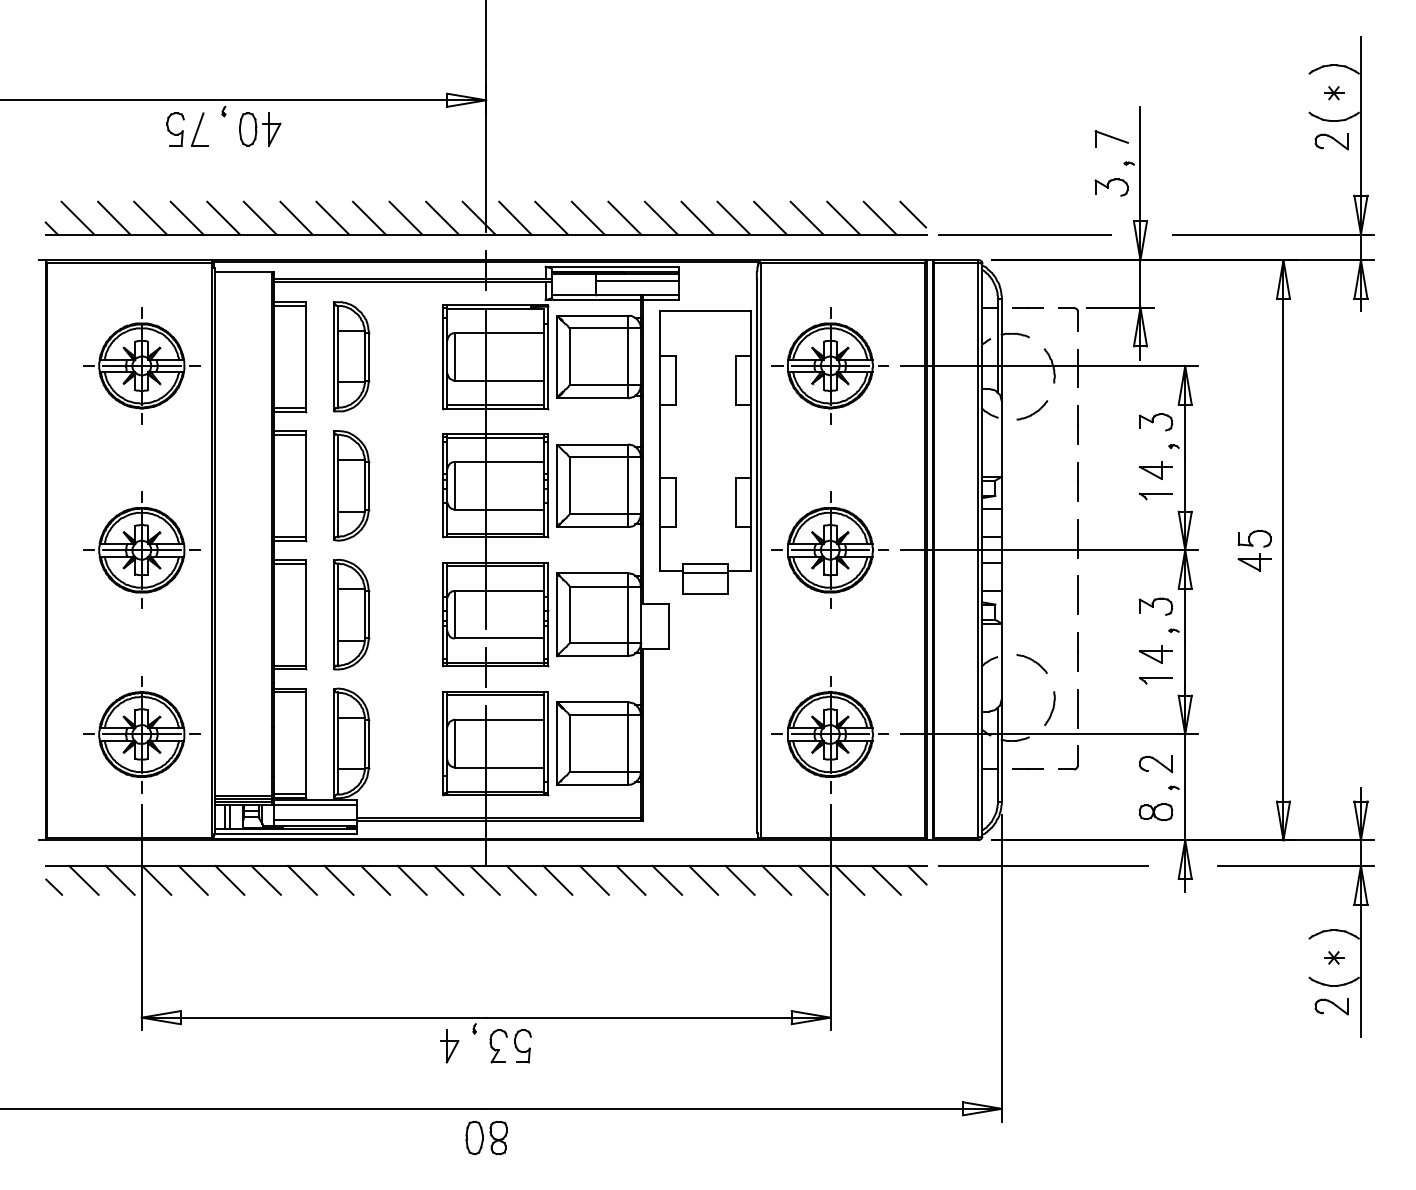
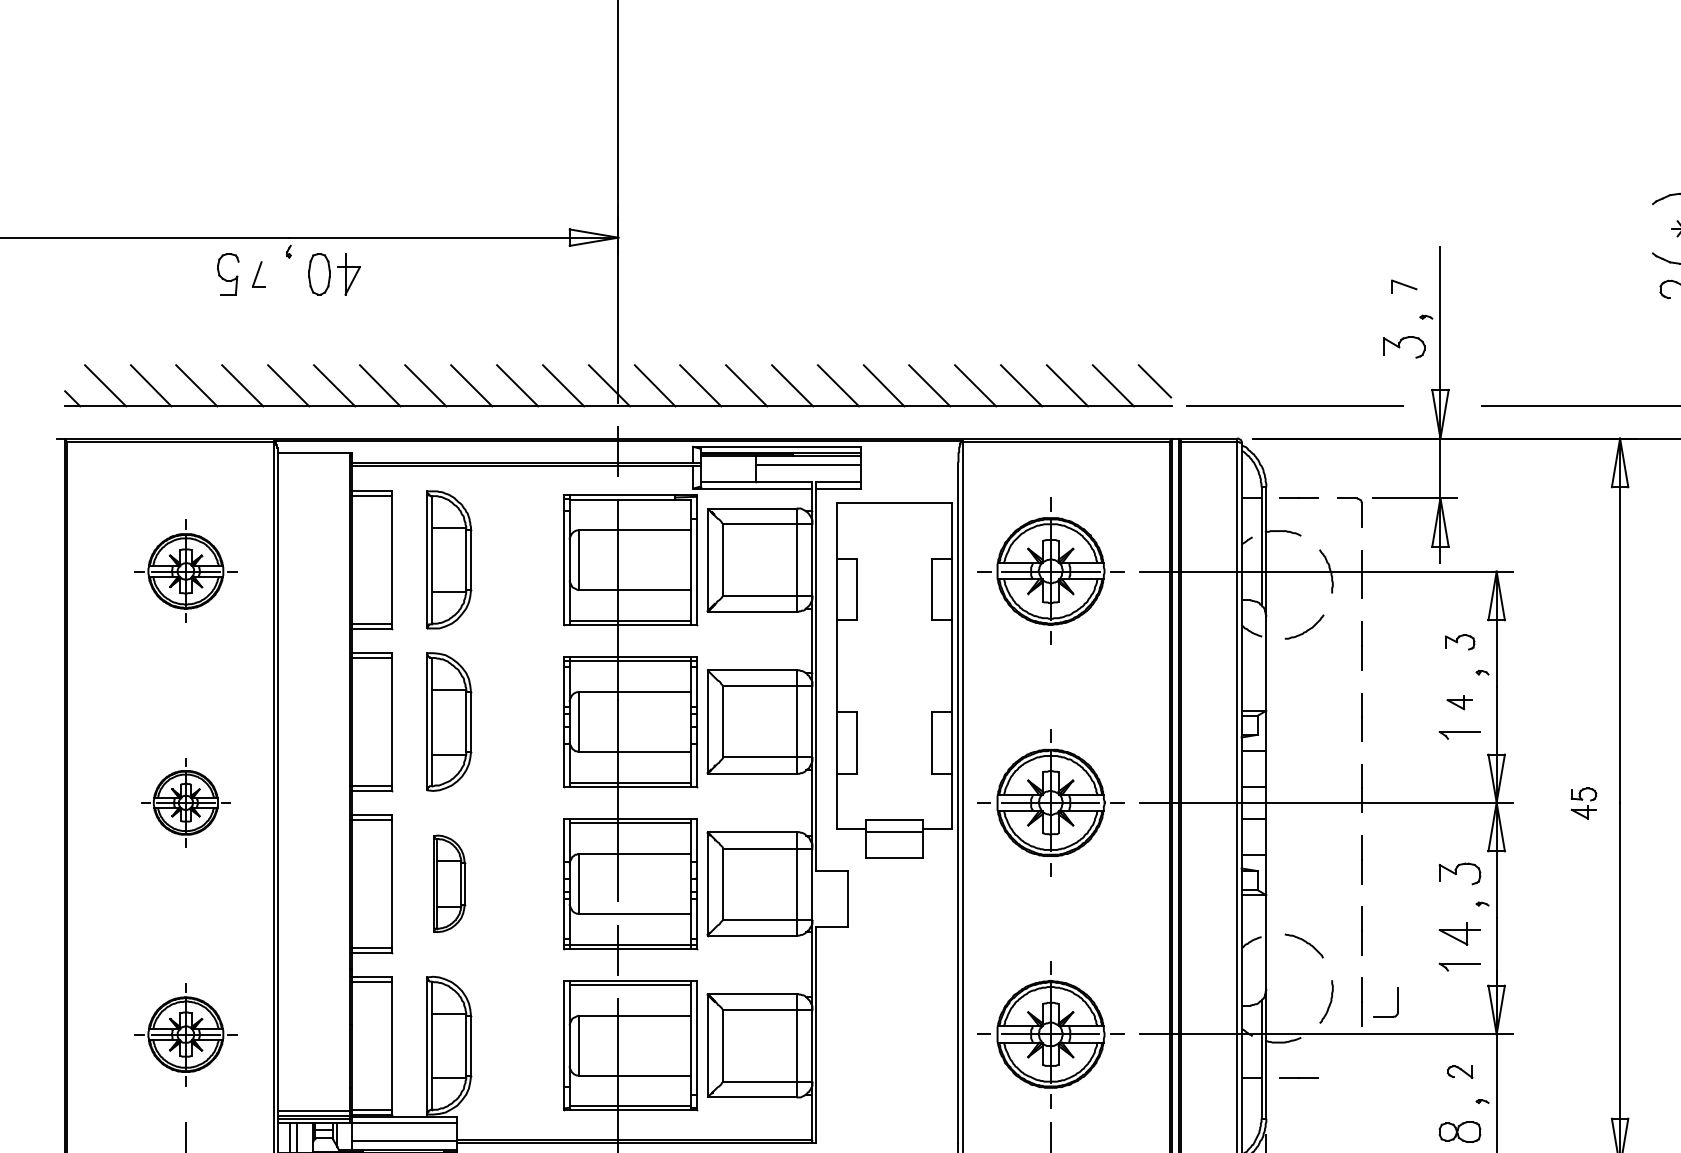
part: (199, 129) -> (258, 274), size x0.6
part: (1111, 138) -> (1404, 285), size x0.6
part: (141, 365) -> (185, 570), size x0.7
part: (1156, 422) -> (1460, 642), size x0.7
part: (1155, 470) -> (1459, 702), size x0.6
part: (141, 549) -> (185, 802), size x0.6
part: (1254, 550) -> (1583, 803), size x0.6
part: (351, 614) -> (449, 883), size x0.7
part: (141, 734) -> (185, 1034), size x0.7
part: (1077, 757) -> (1397, 1001), moved
part: (1156, 764) -> (1460, 1072), size x0.6

